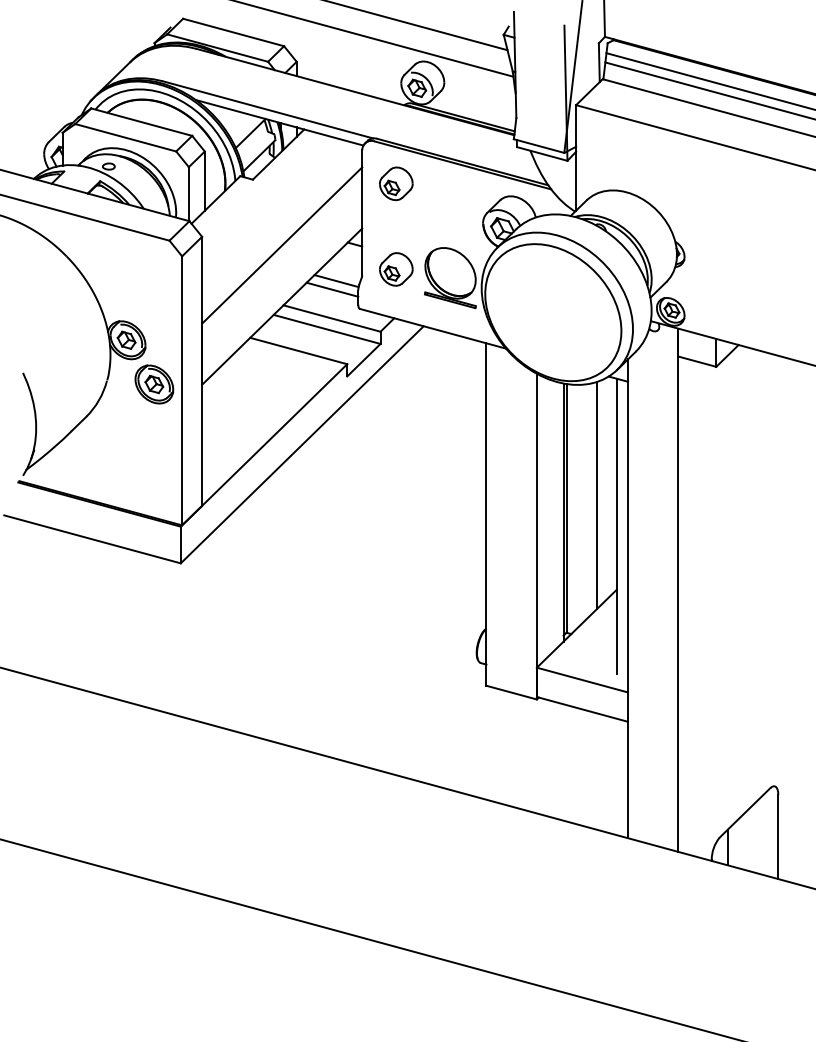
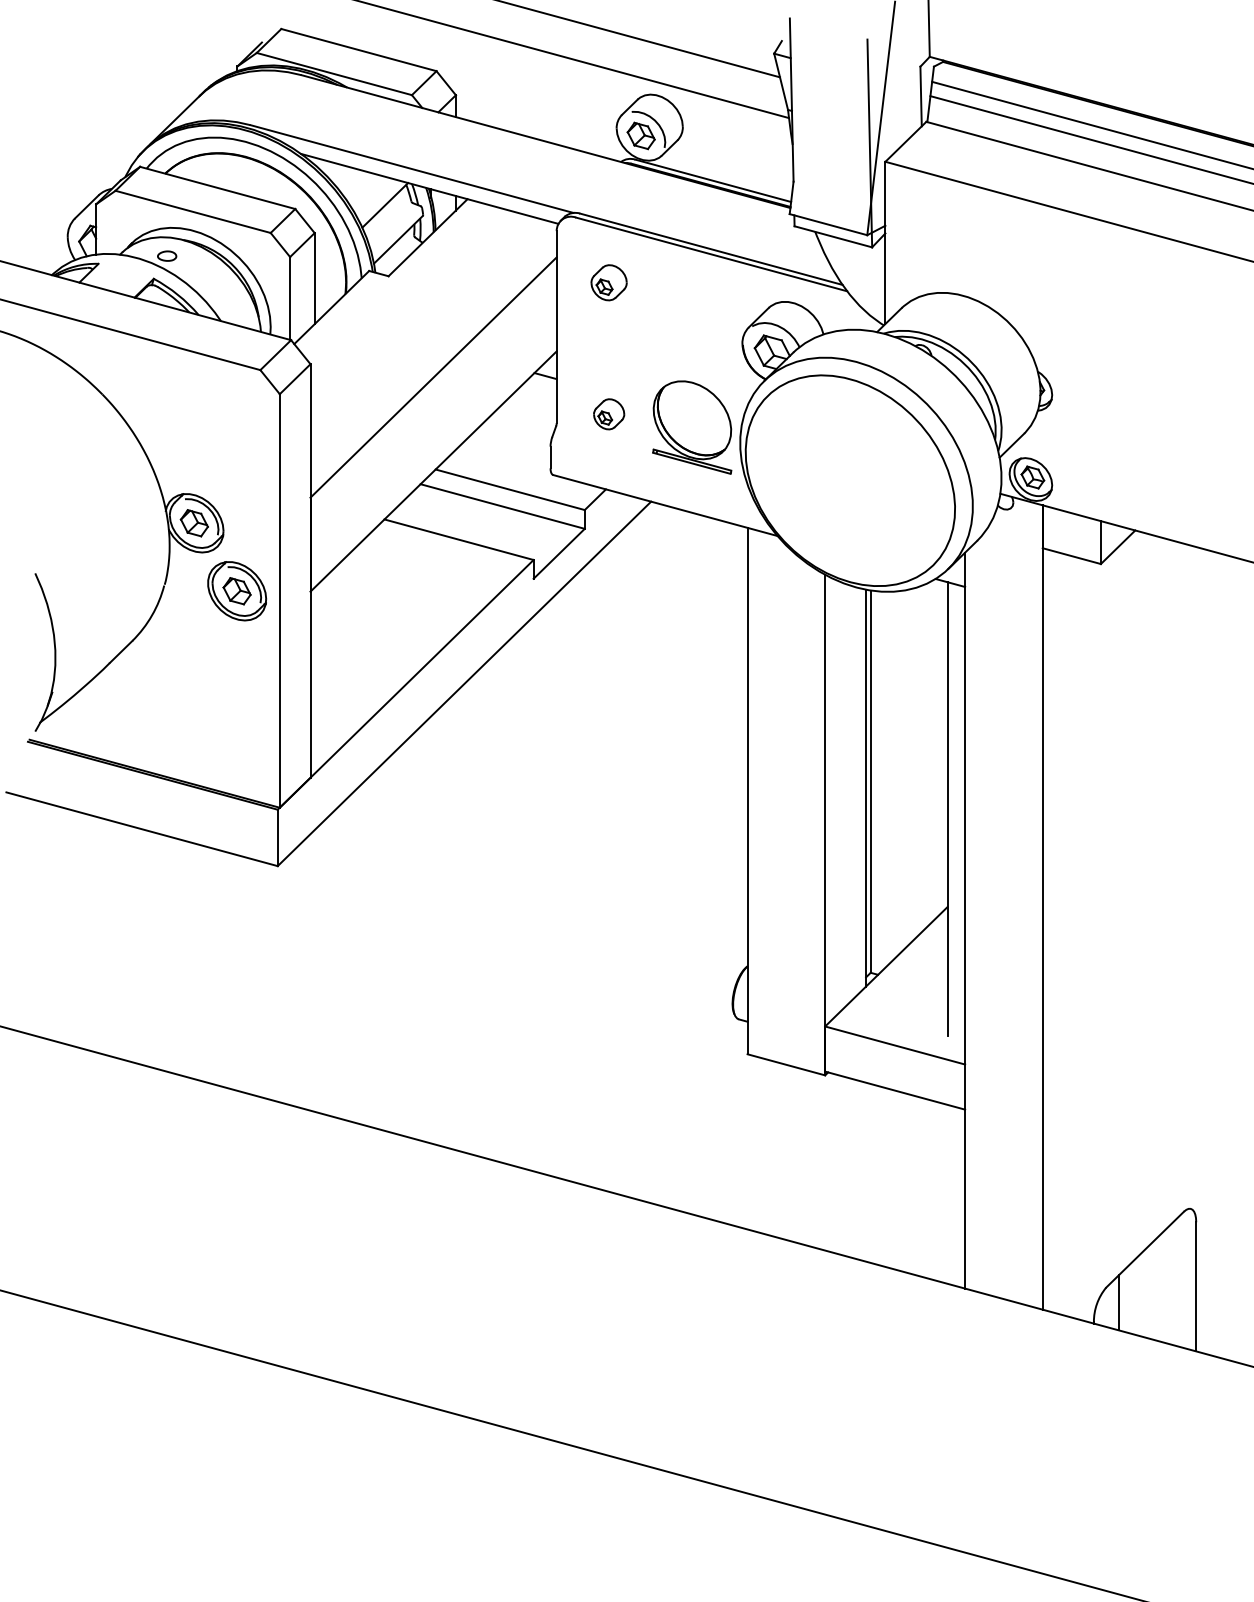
part: (396, 183) -> (609, 282), size x0.7
part: (396, 269) -> (609, 414), size x0.6
line: (336, 281) -> (517, 432), removed
line: (332, 289) -> (510, 445), removed
line: (596, 495) -> (916, 761), removed

